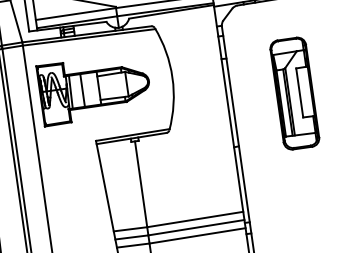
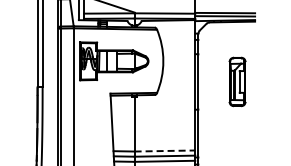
part: (294, 92) -> (237, 81), size x0.7
line: (196, 220) -> (165, 151), solid -> dashed

